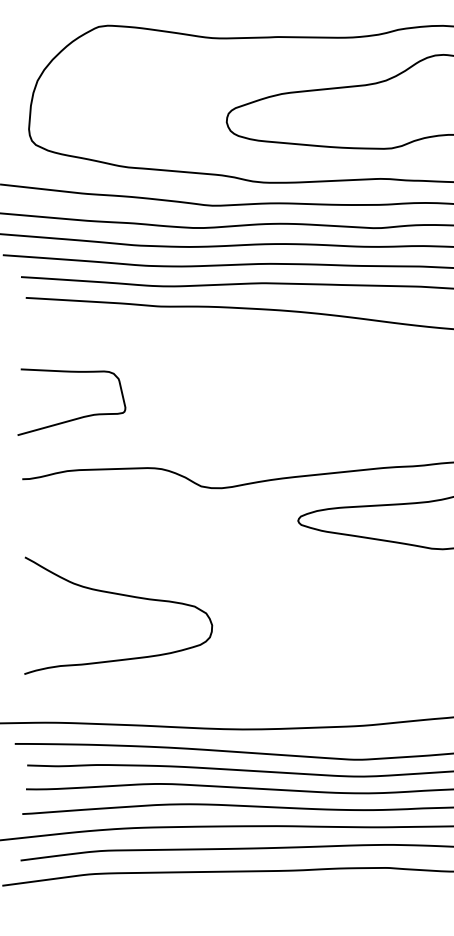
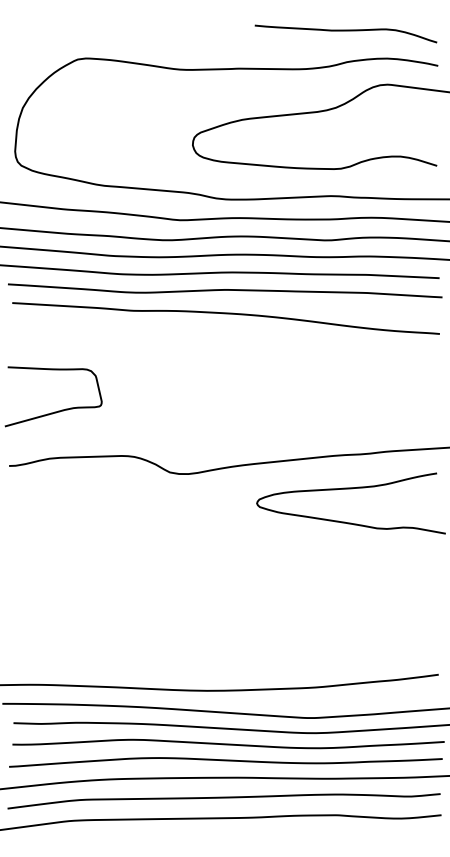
curve: (118, 595) -> (95, 570), removed

